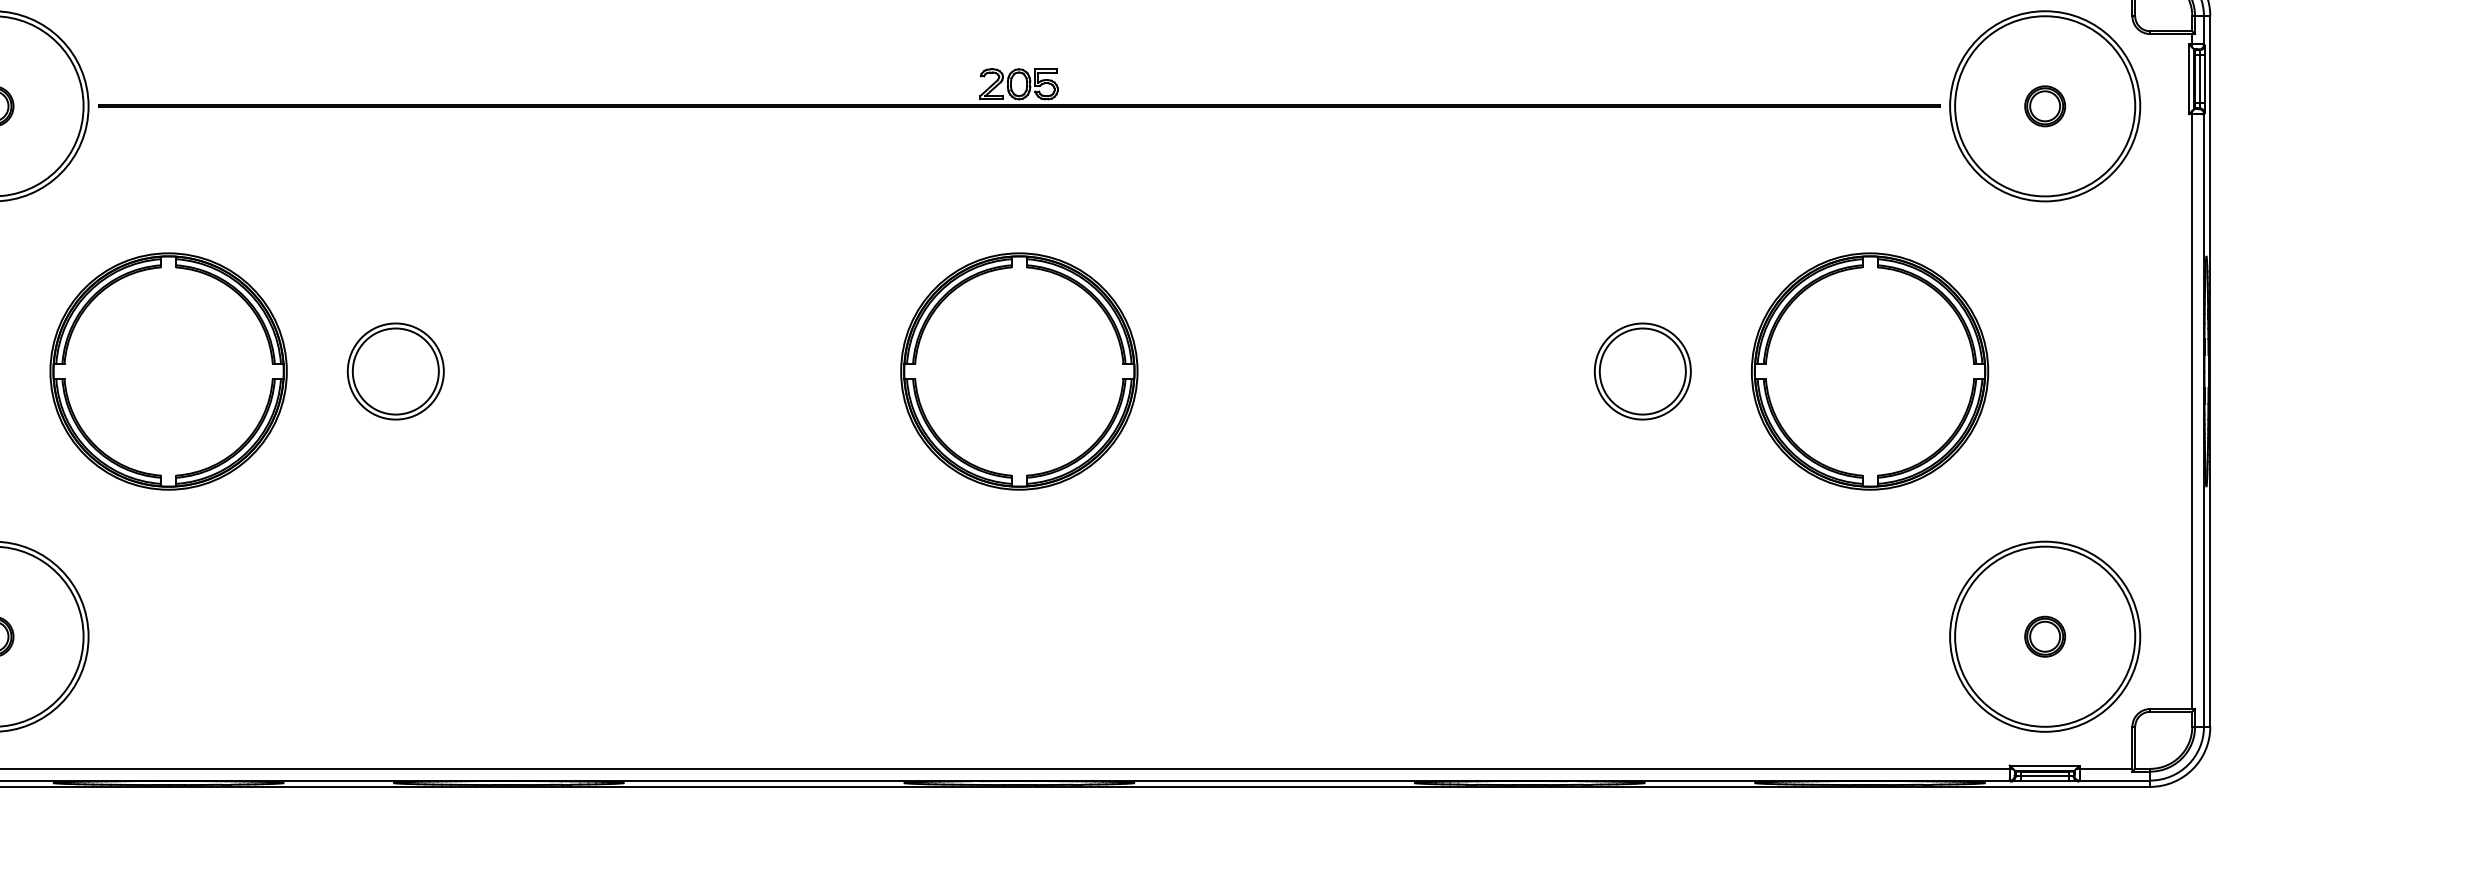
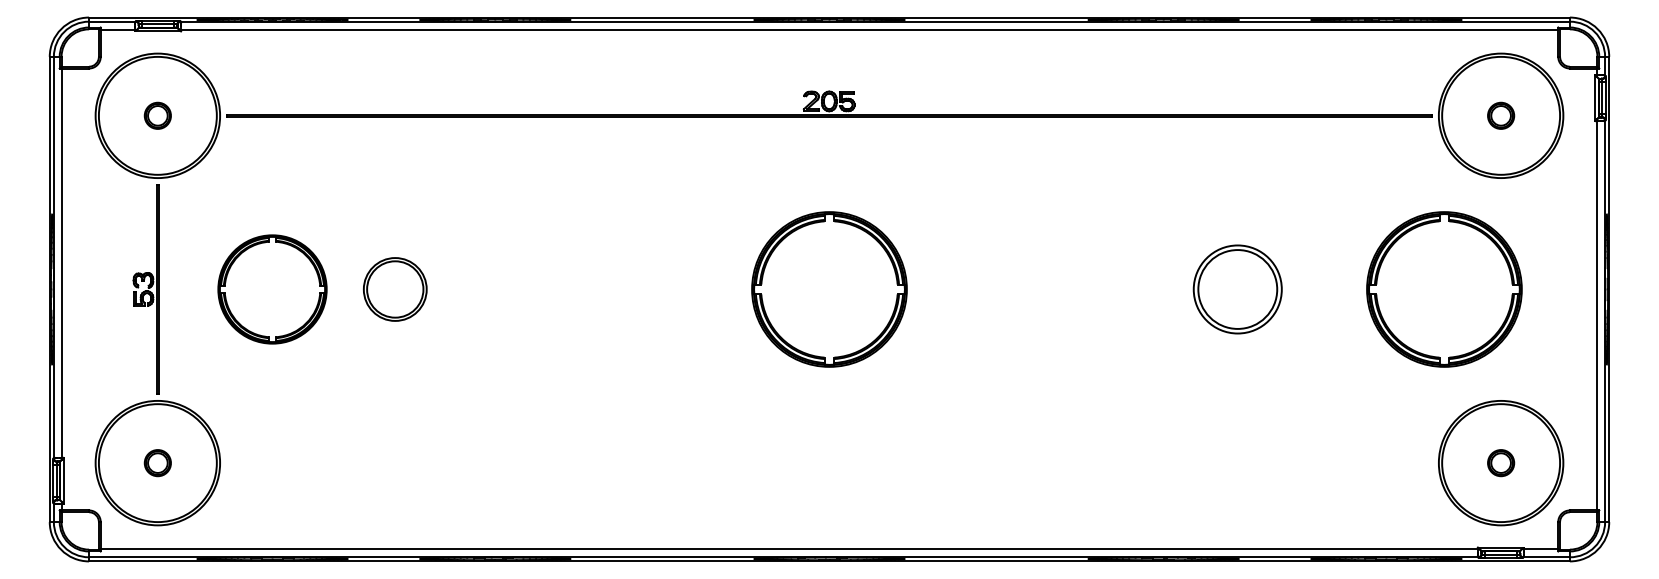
part: (168, 371) -> (272, 289), size x0.7
part: (396, 371) -> (395, 289), moved
part: (1642, 371) -> (1237, 289), size x1.4
part: (1870, 371) -> (1444, 289), moved

